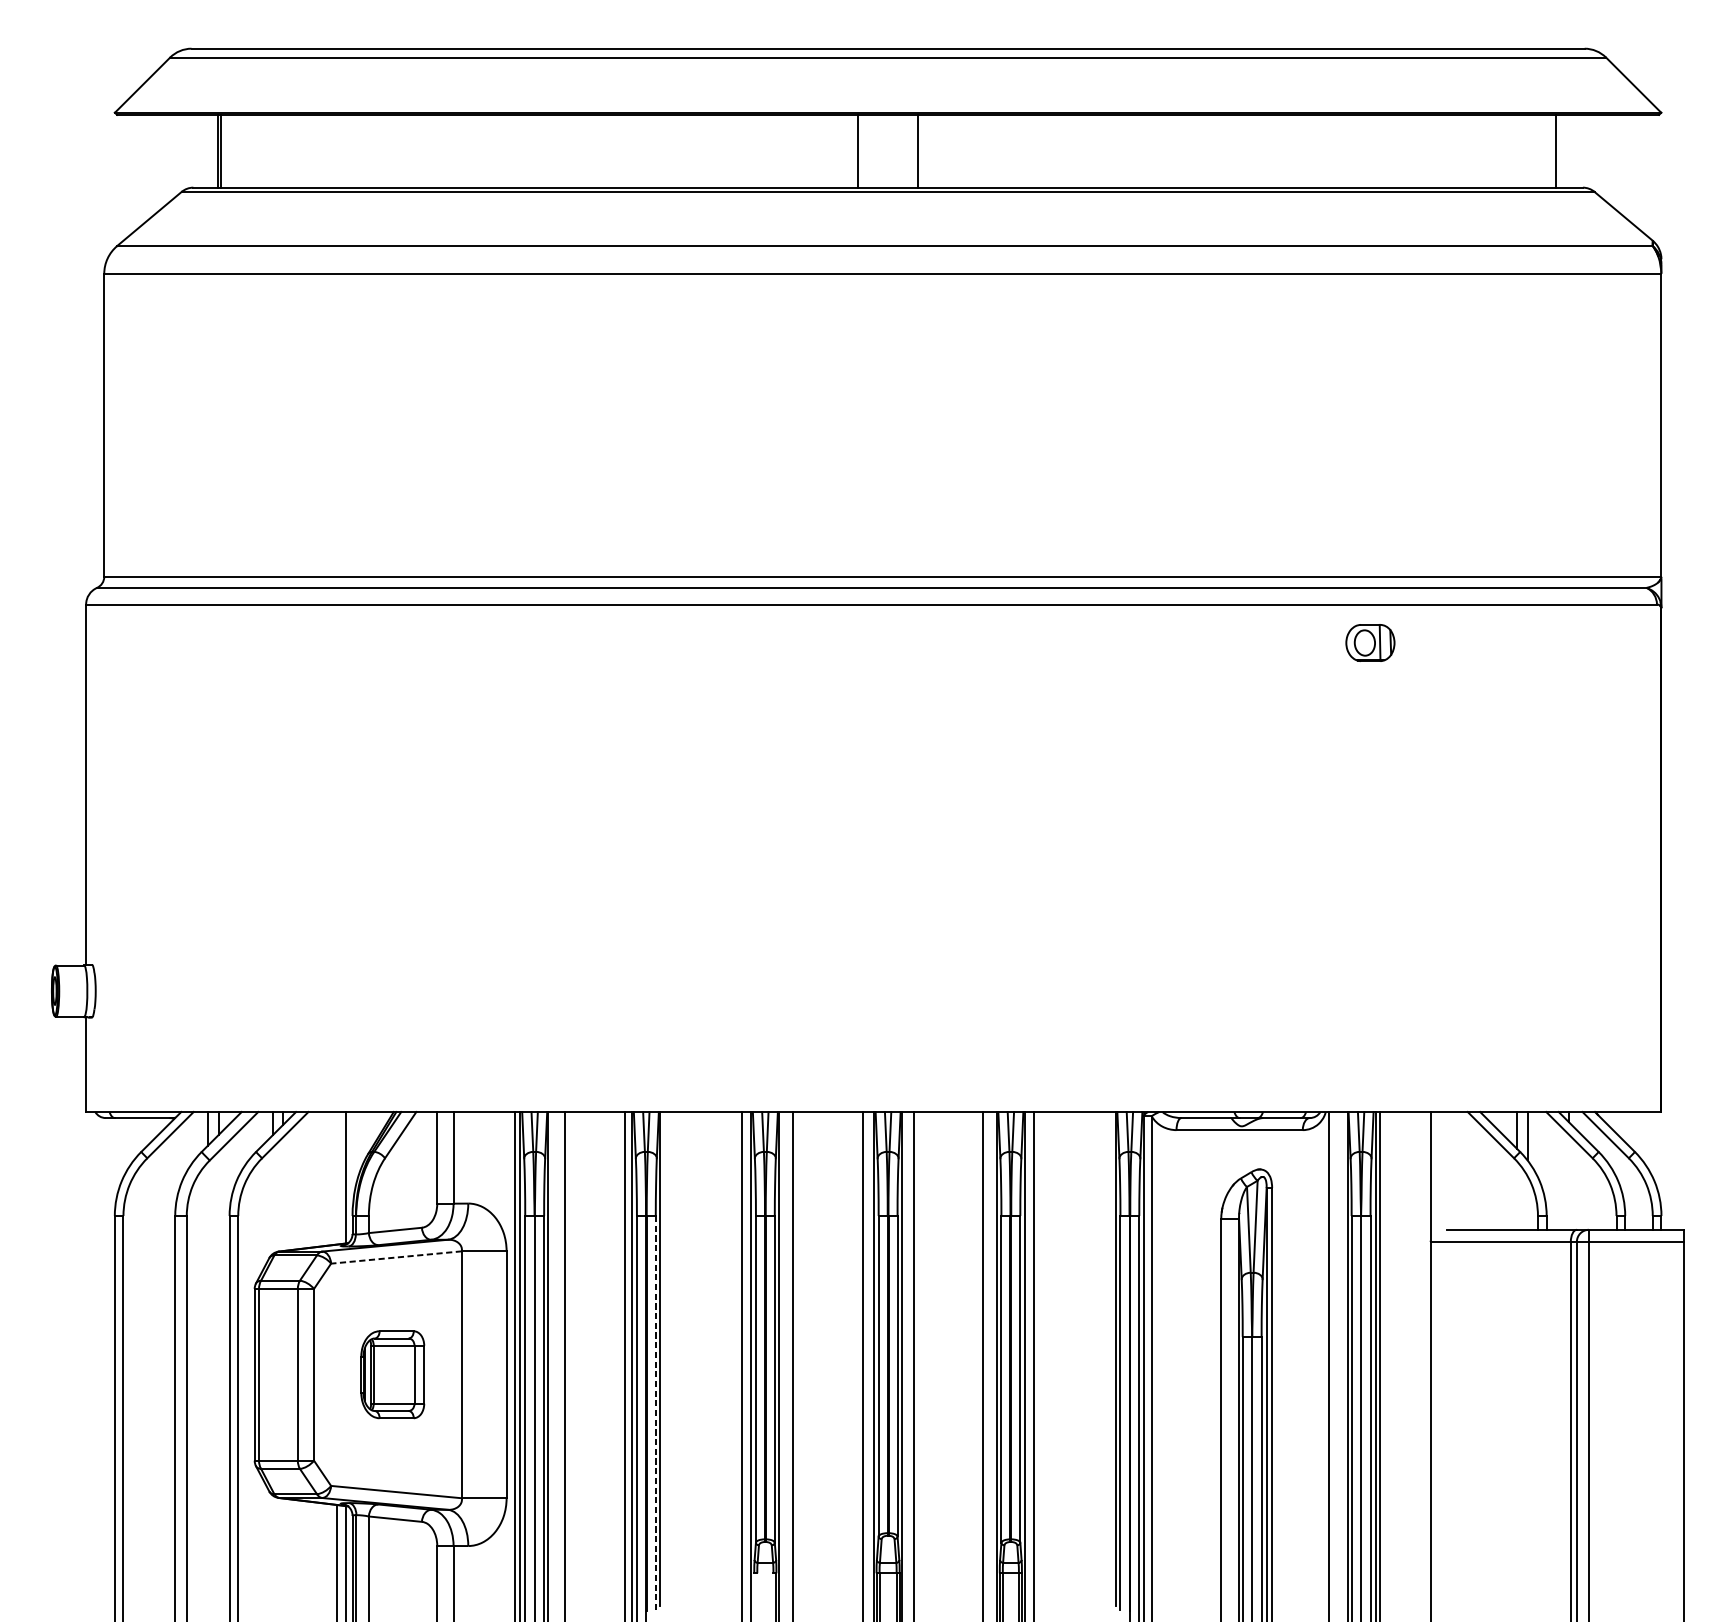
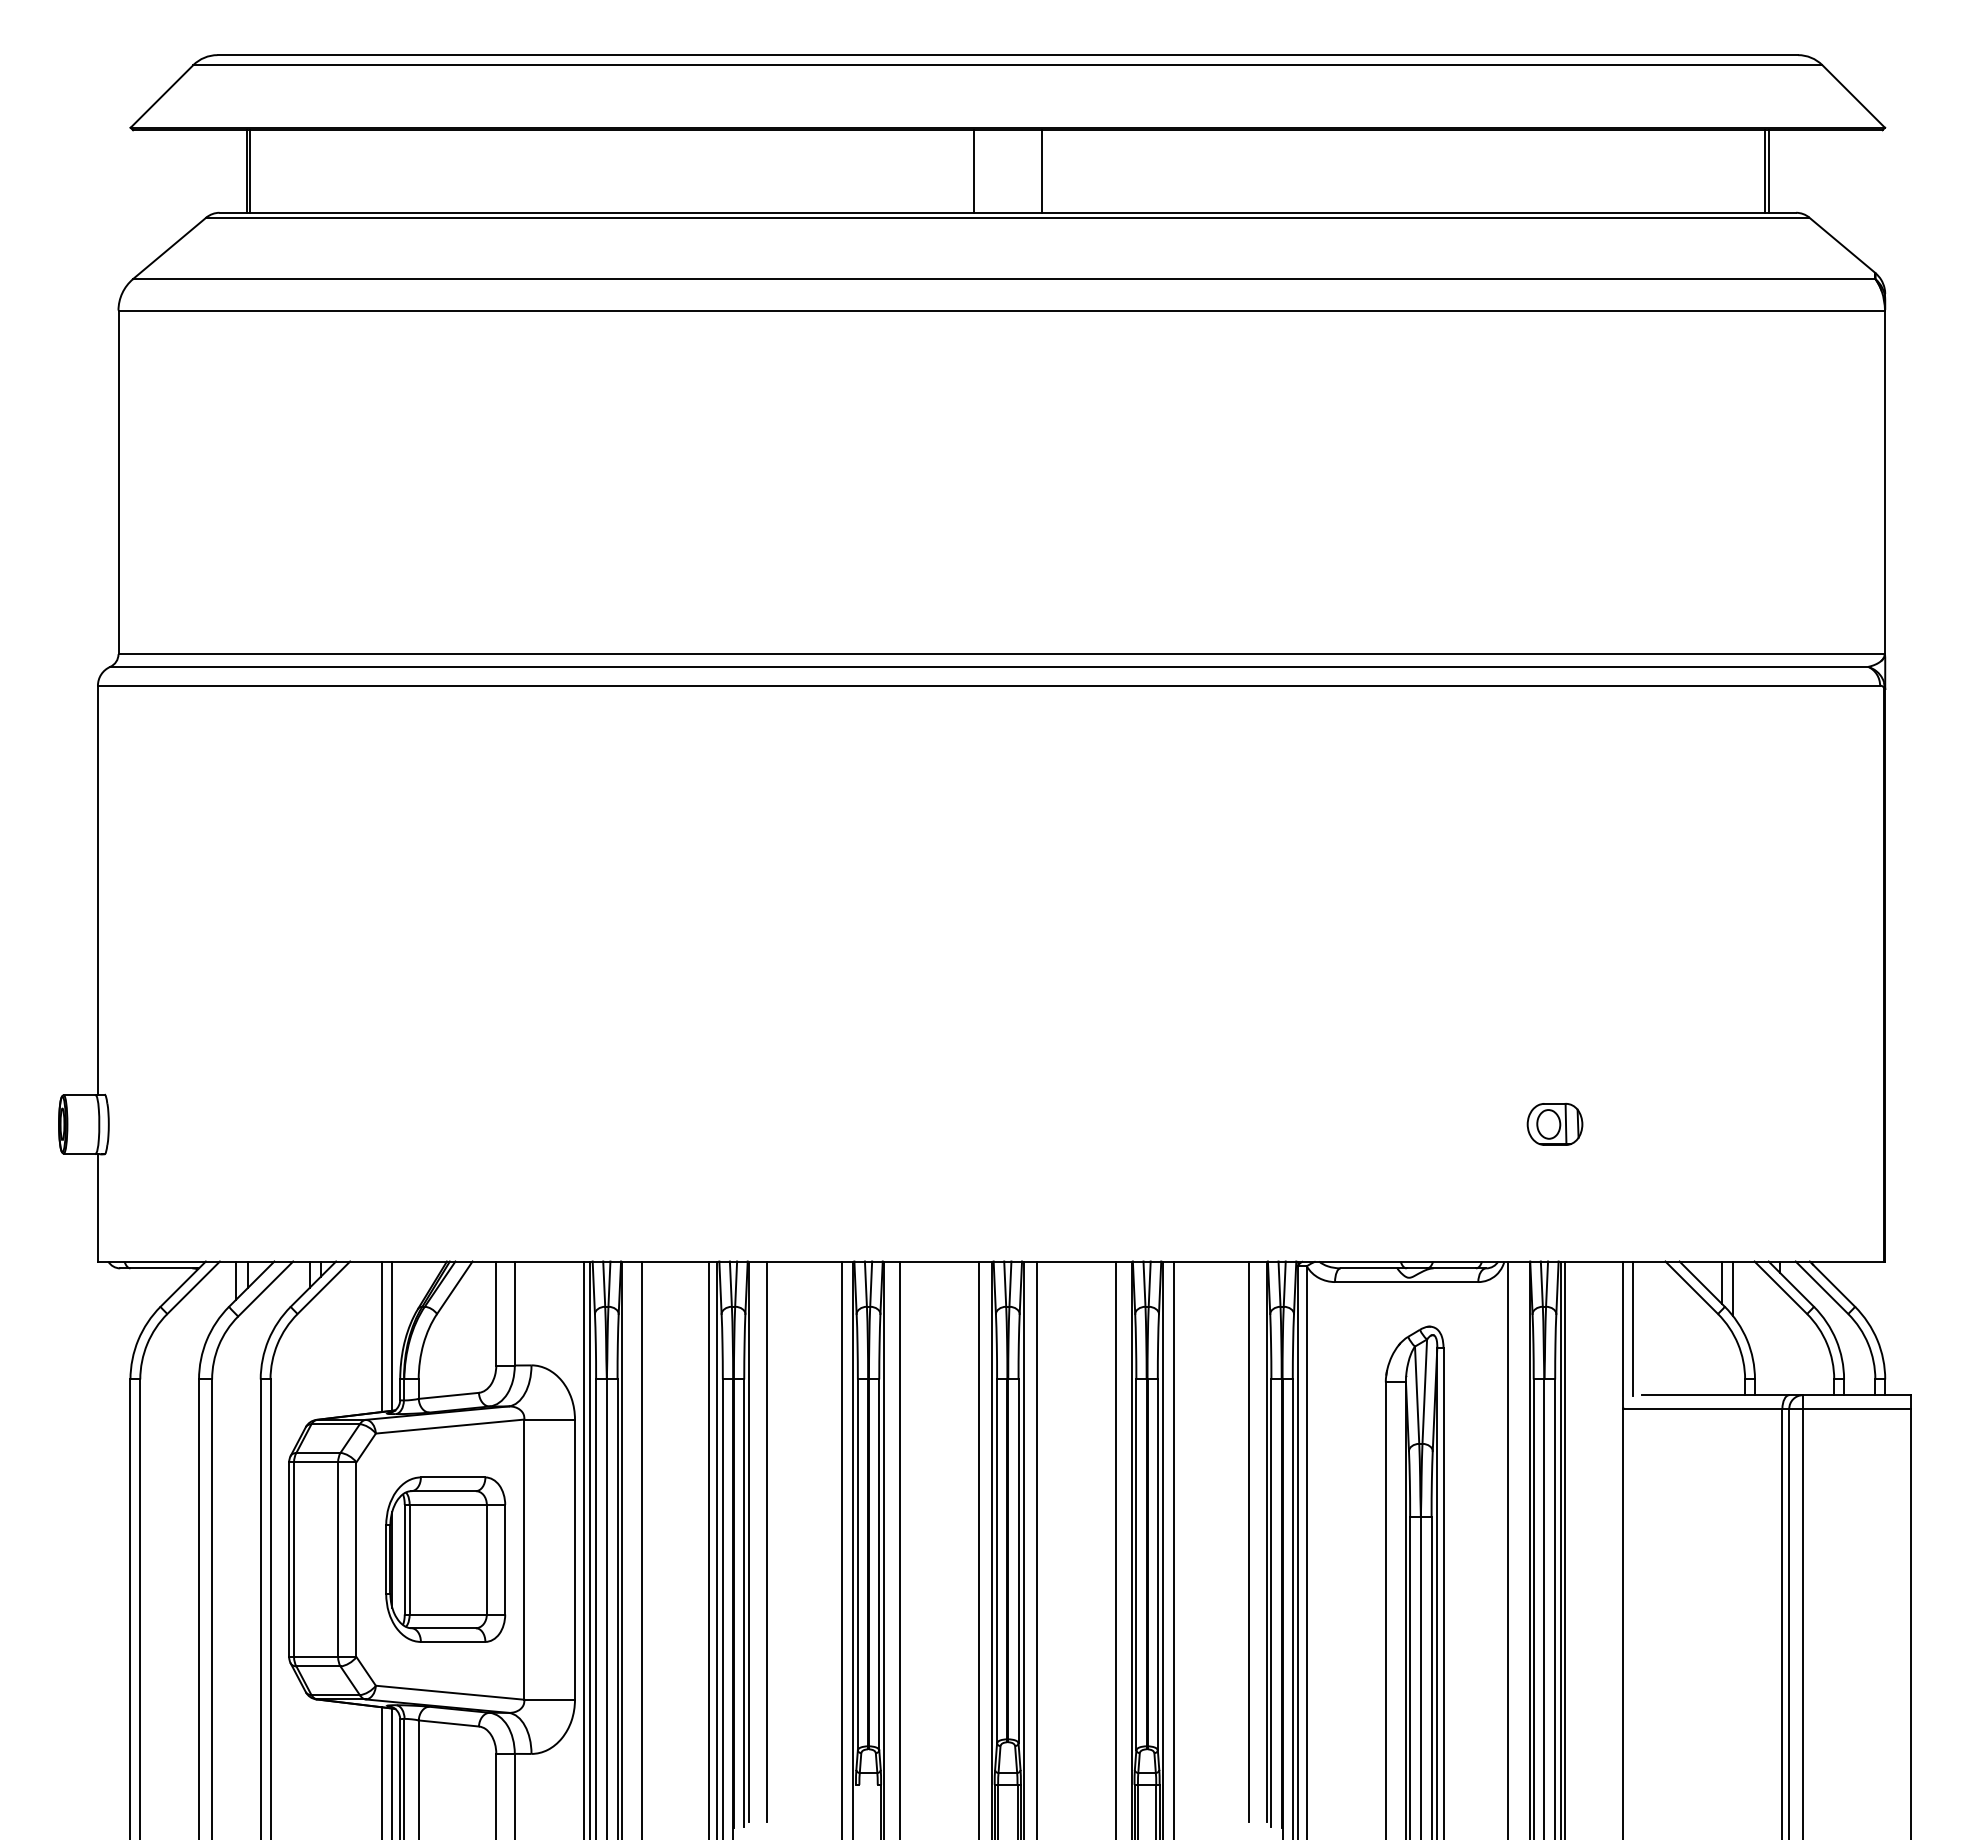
line: (1558, 151) -> (1768, 171), added
part: (1369, 643) -> (1554, 1124), moved
line: (1439, 1171) -> (1633, 1328), added
line: (336, 1178) -> (382, 1336), added
line: (396, 1257) -> (450, 1426), dashed -> solid
line: (675, 1358) -> (766, 1541), added
line: (1101, 1358) -> (1249, 1541), added
part: (392, 1374) -> (445, 1559), size x1.67
line: (656, 1413) -> (744, 1603), dashed -> solid

